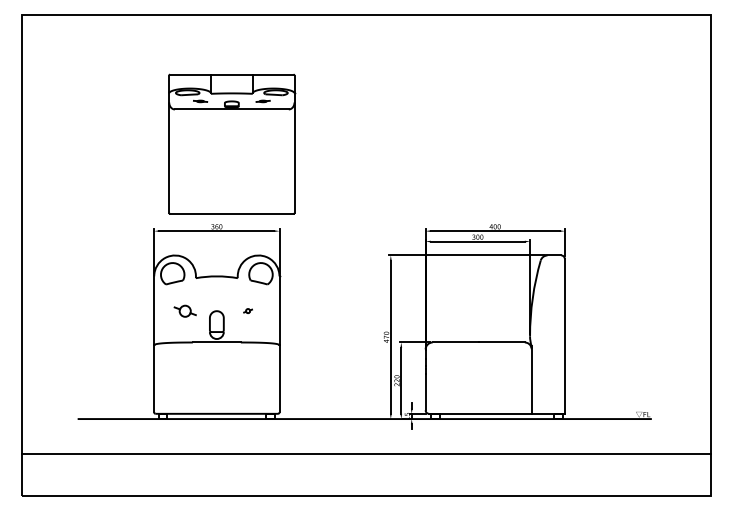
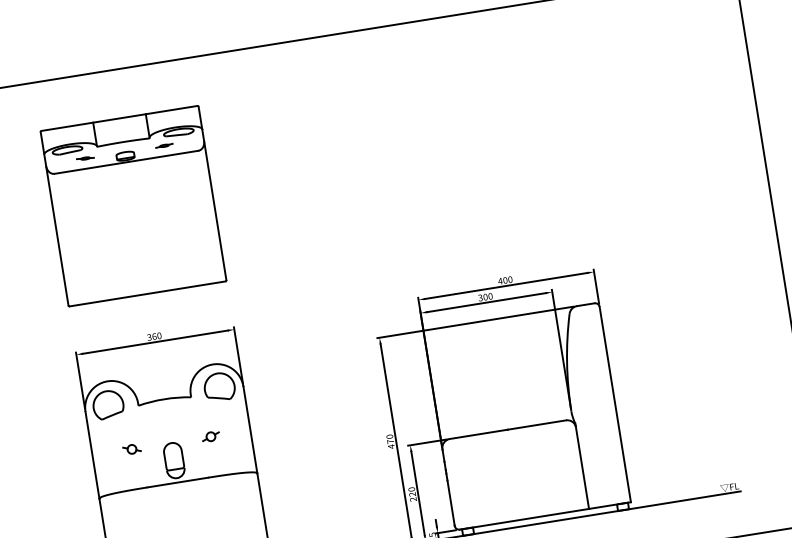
part: (232, 143) -> (134, 205), moved
part: (185, 310) -> (131, 448), size x0.62
part: (247, 310) -> (209, 436), size x1.67

